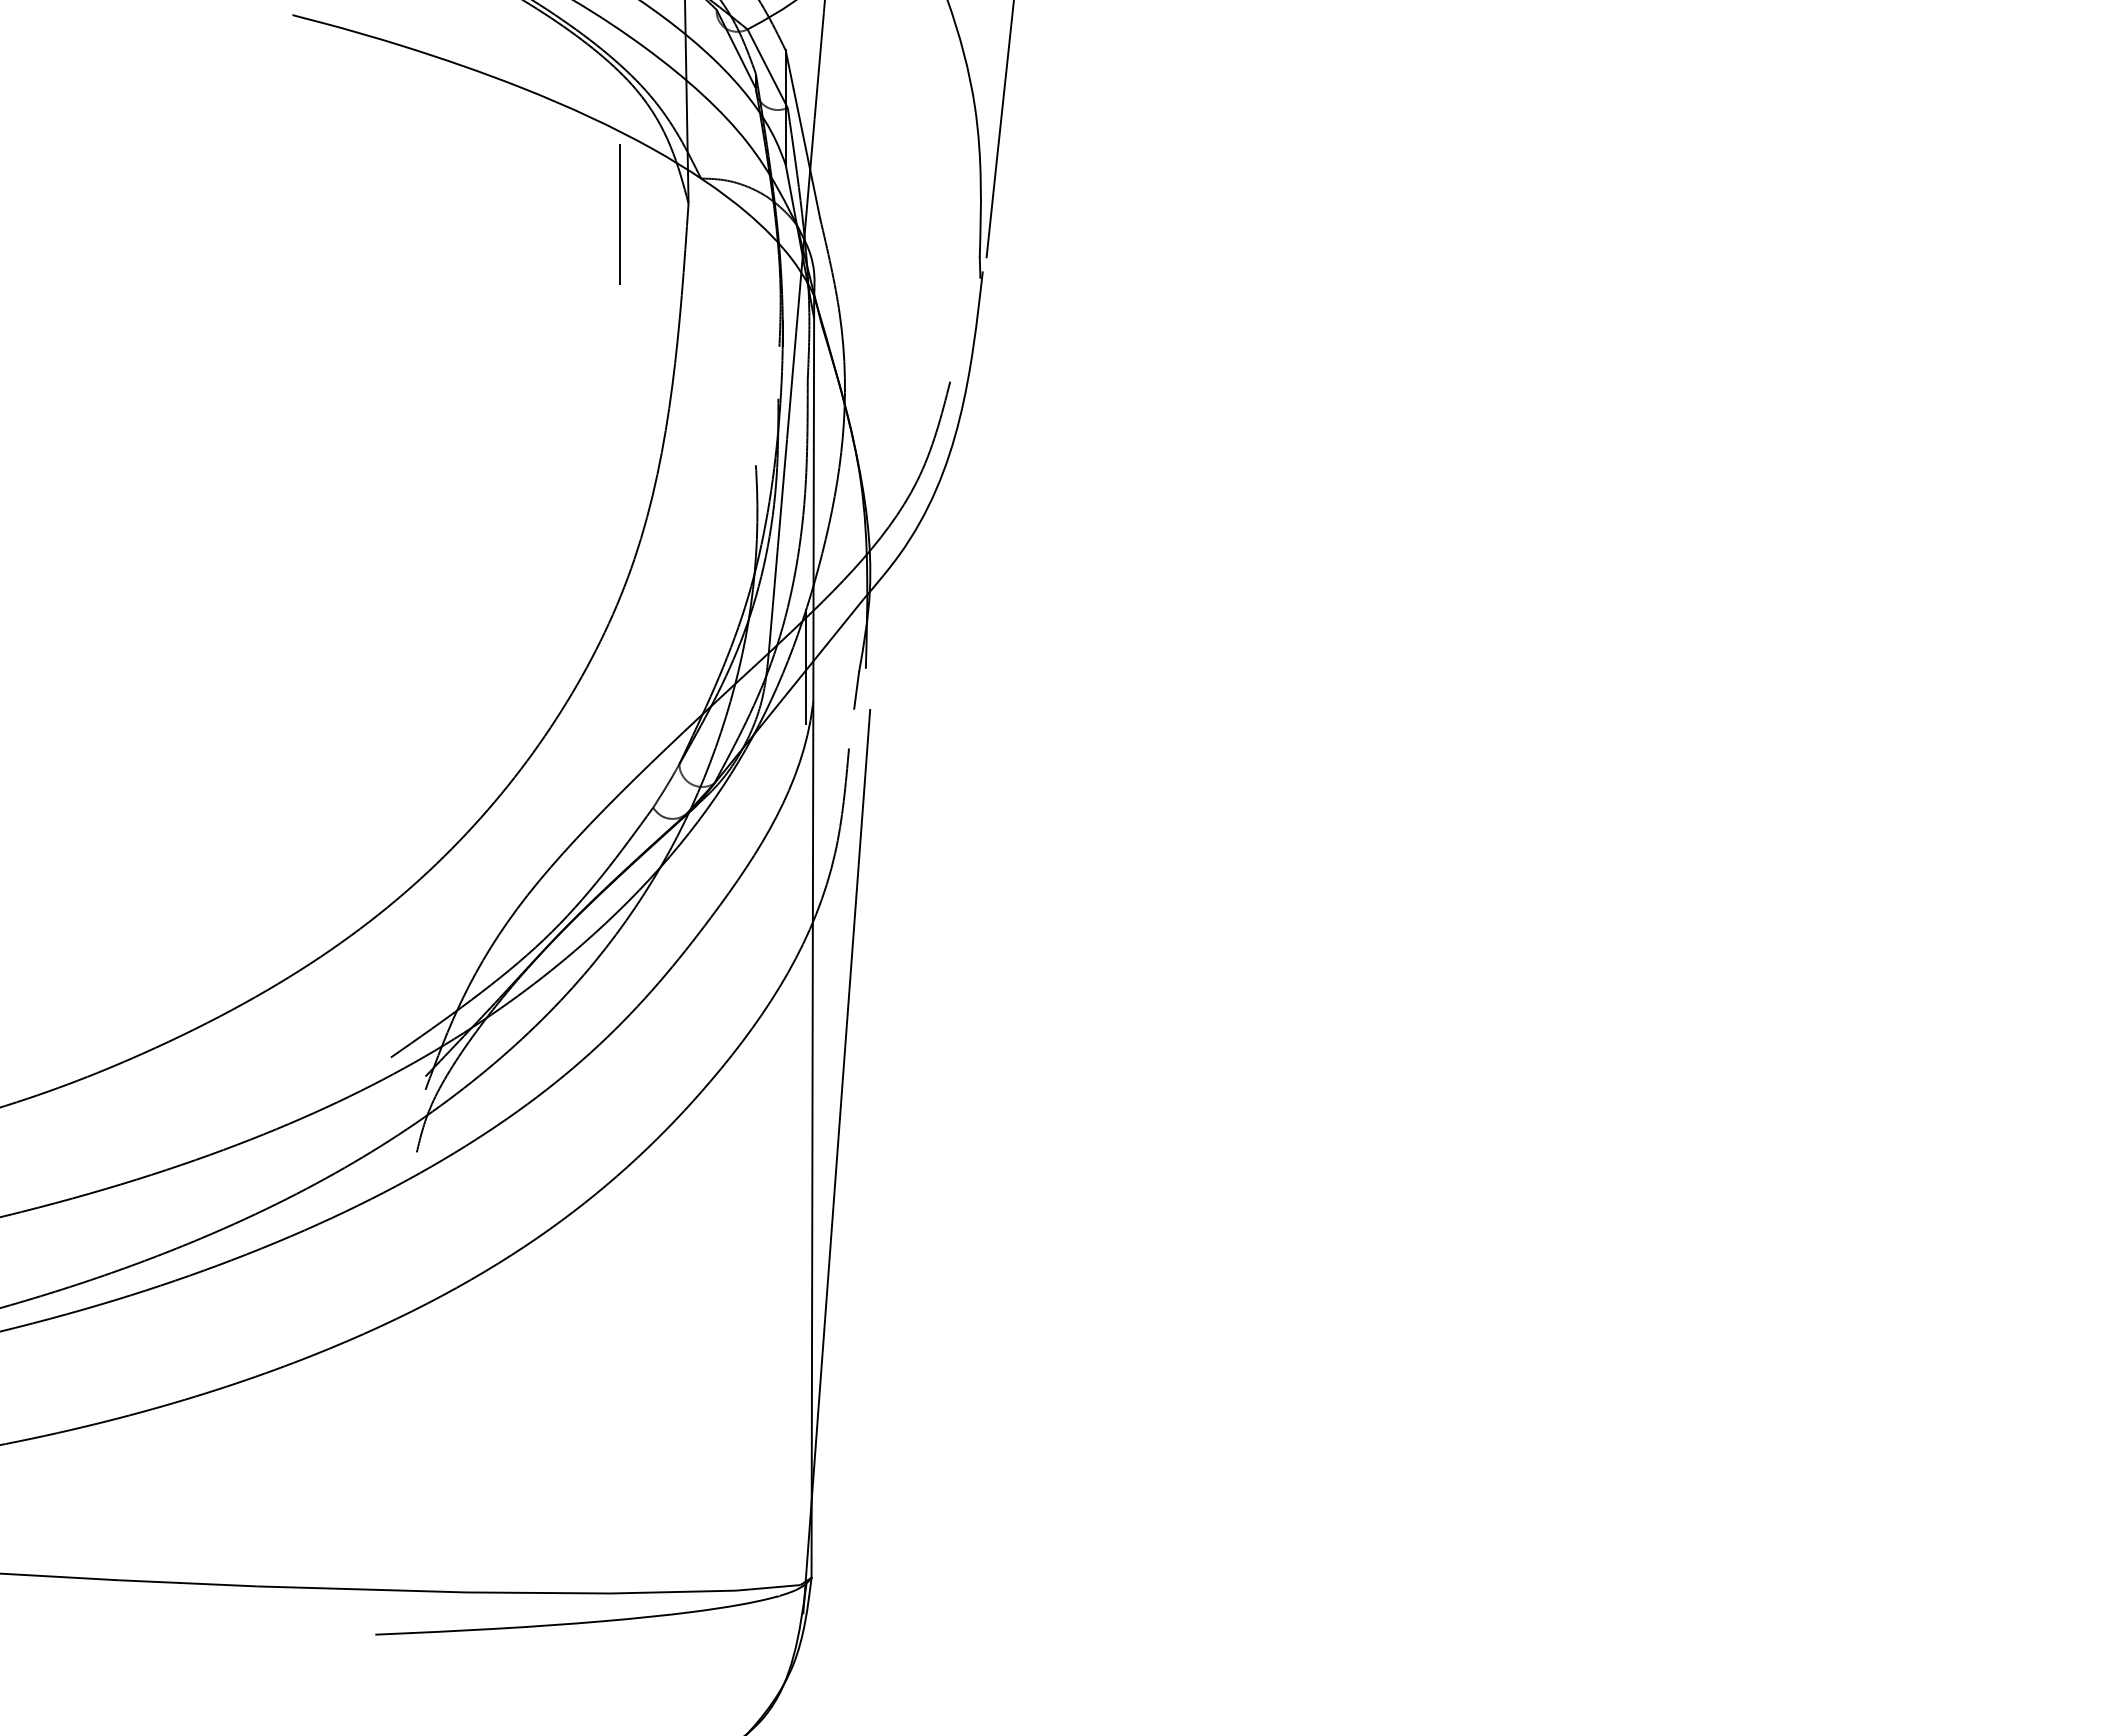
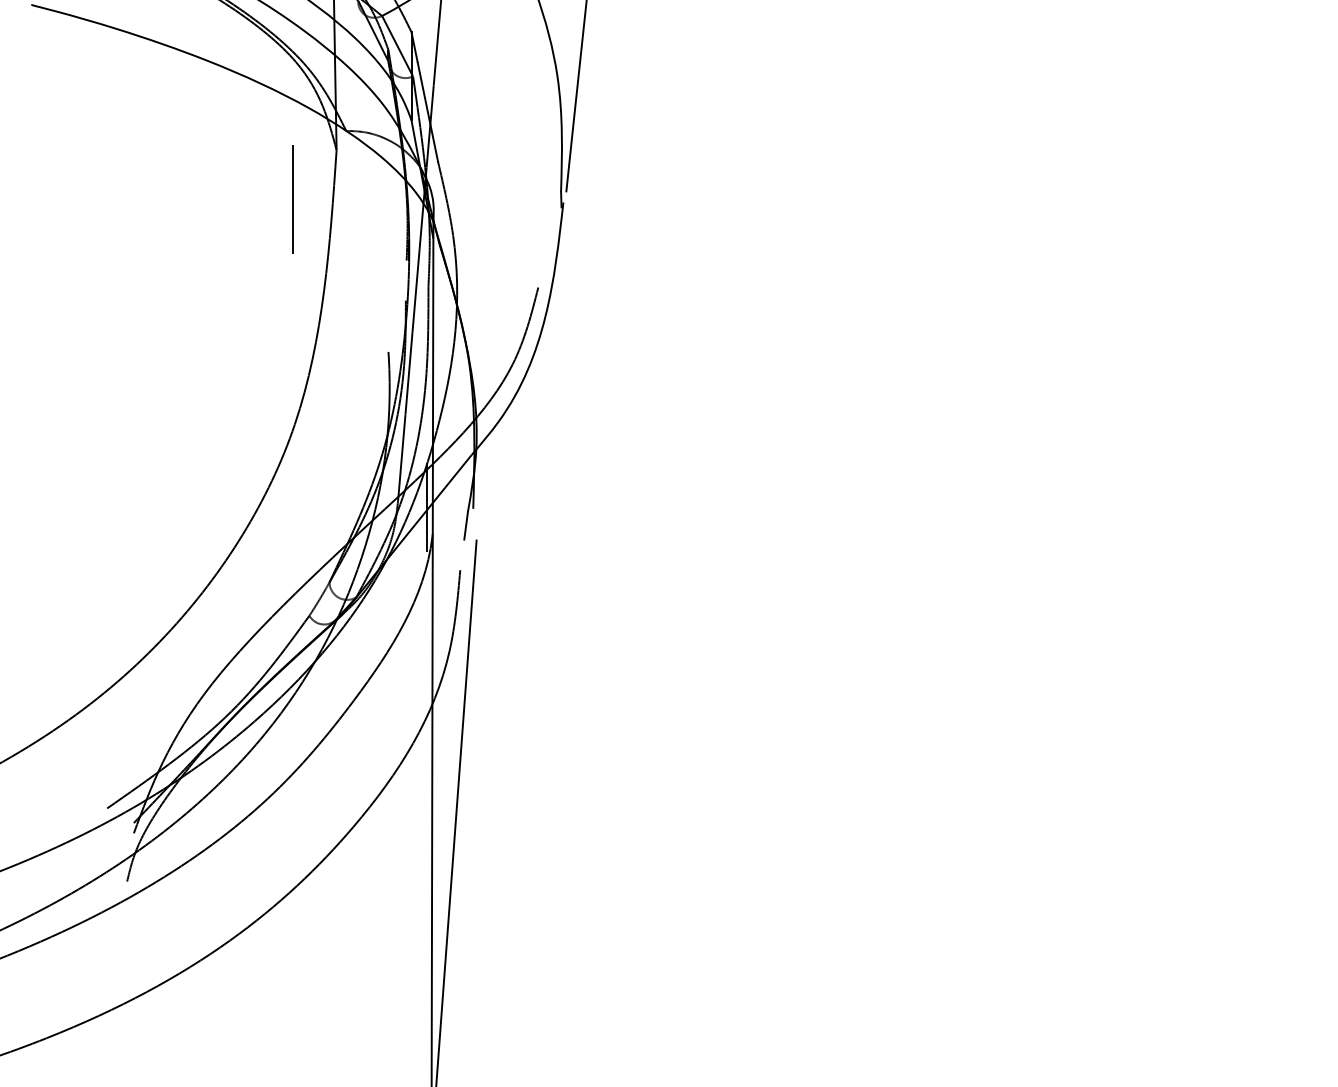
line: (619, 214) -> (293, 199), moved

